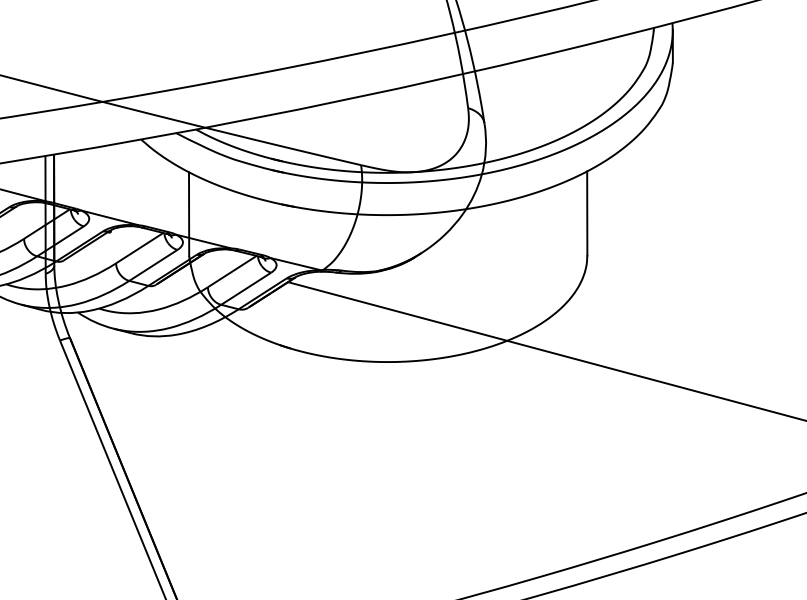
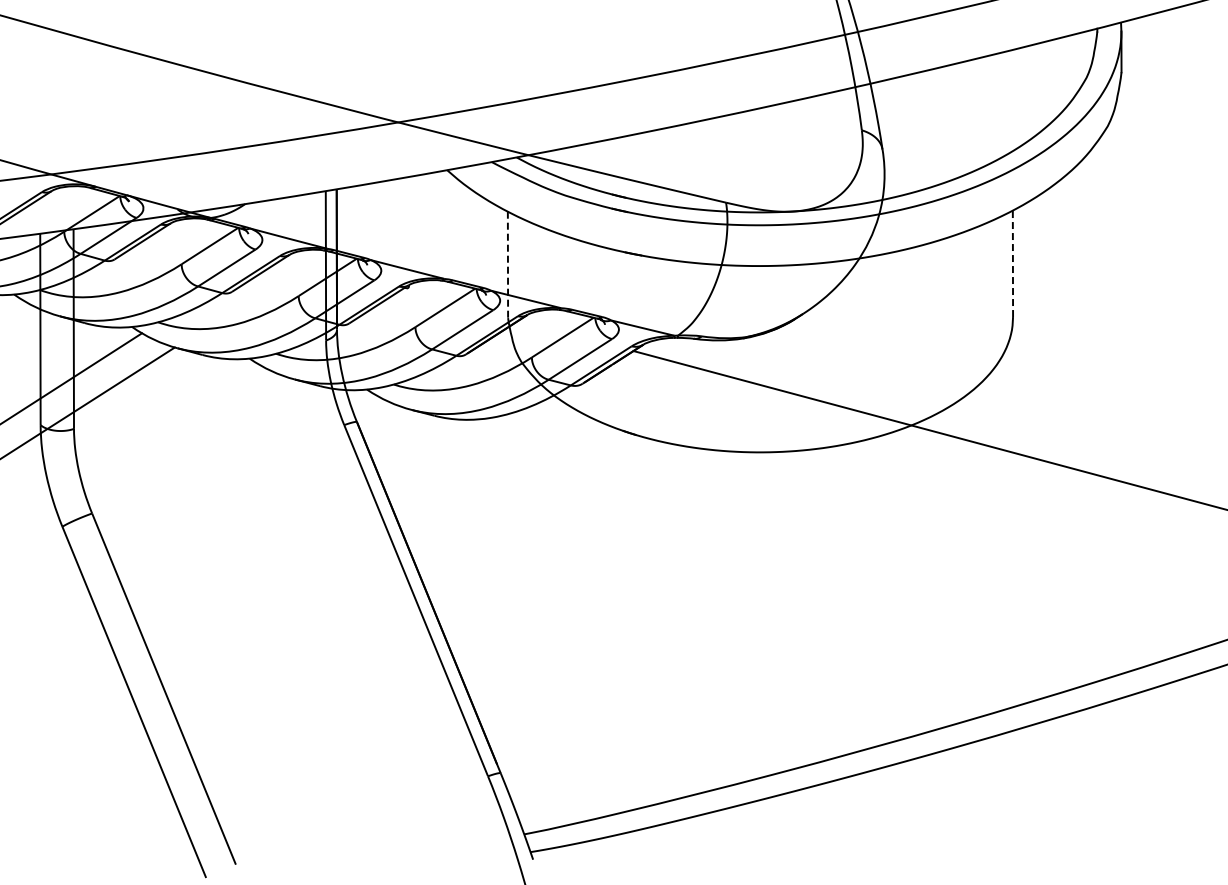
line: (586, 213) -> (1012, 263), solid -> dashed
line: (188, 214) -> (507, 265), solid -> dashed

